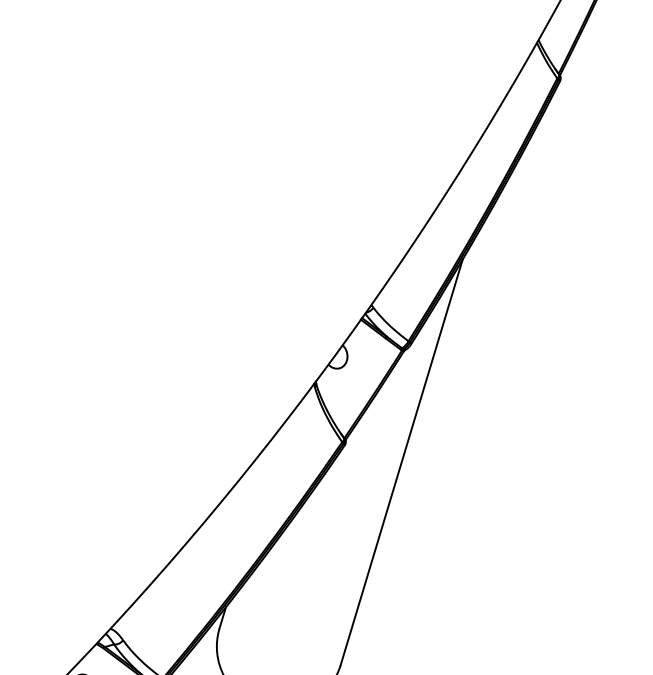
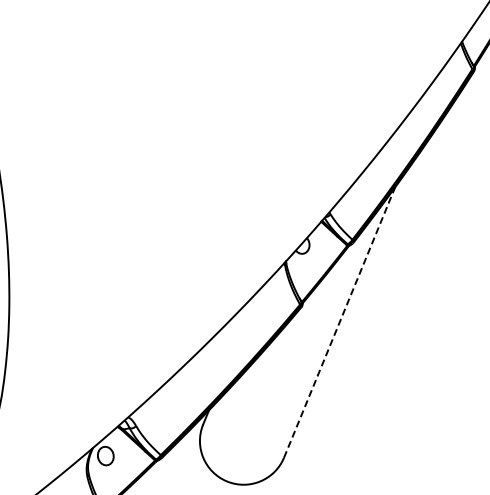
line: (401, 460) -> (339, 321), solid -> dashed

